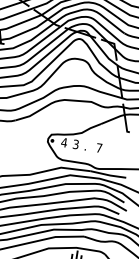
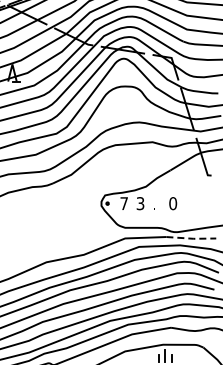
text: (64, 142) -> (124, 203), 4 -> 7
text: (99, 148) -> (173, 203), 7 -> 0
line: (108, 175) -> (191, 238), solid -> dashed

